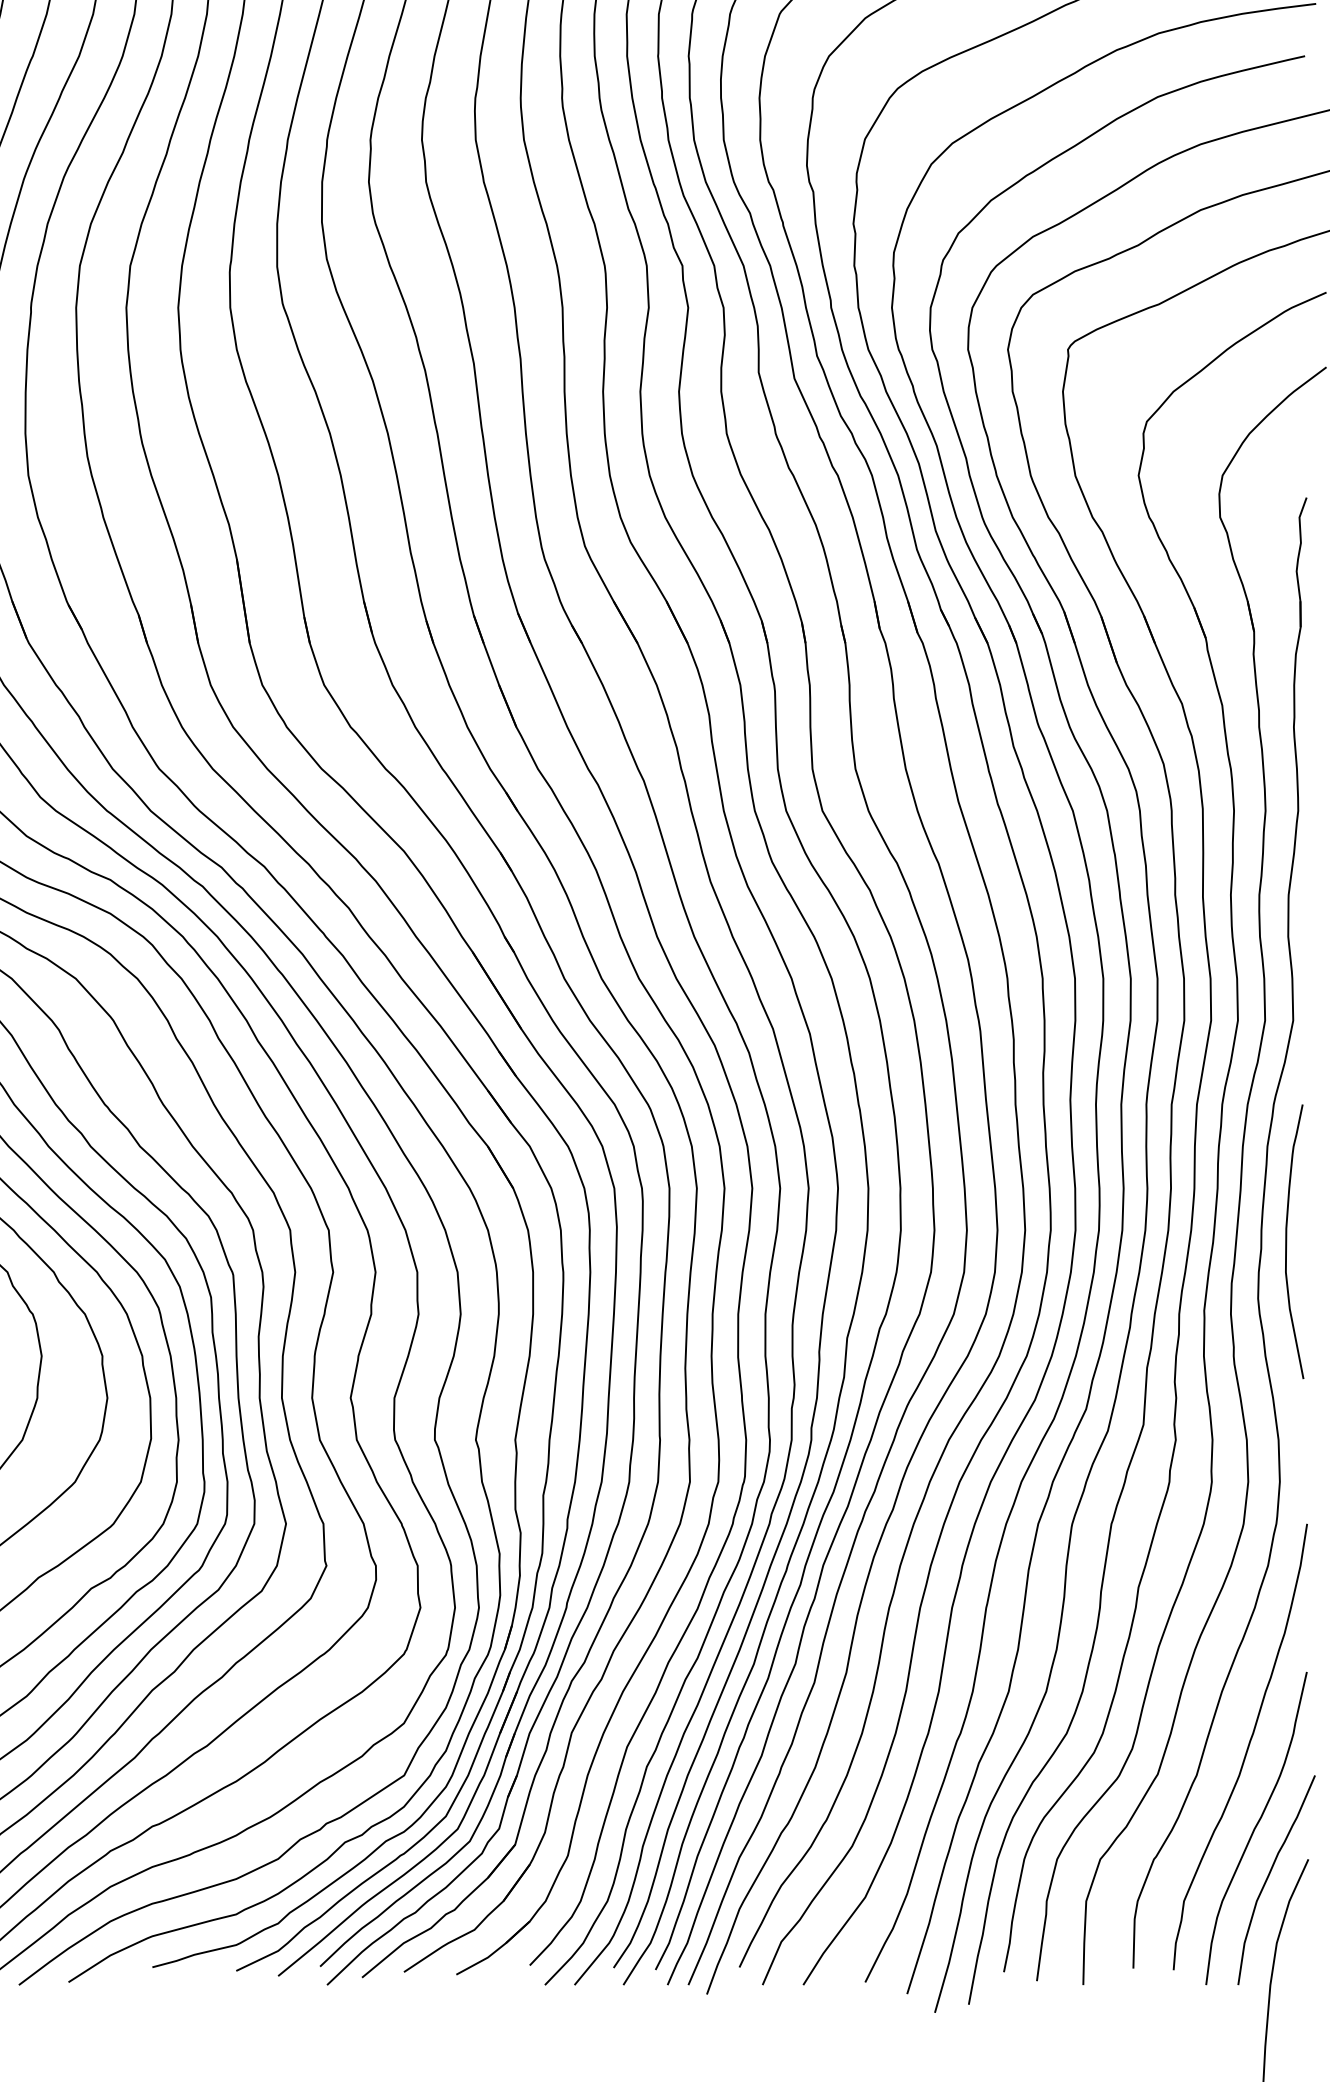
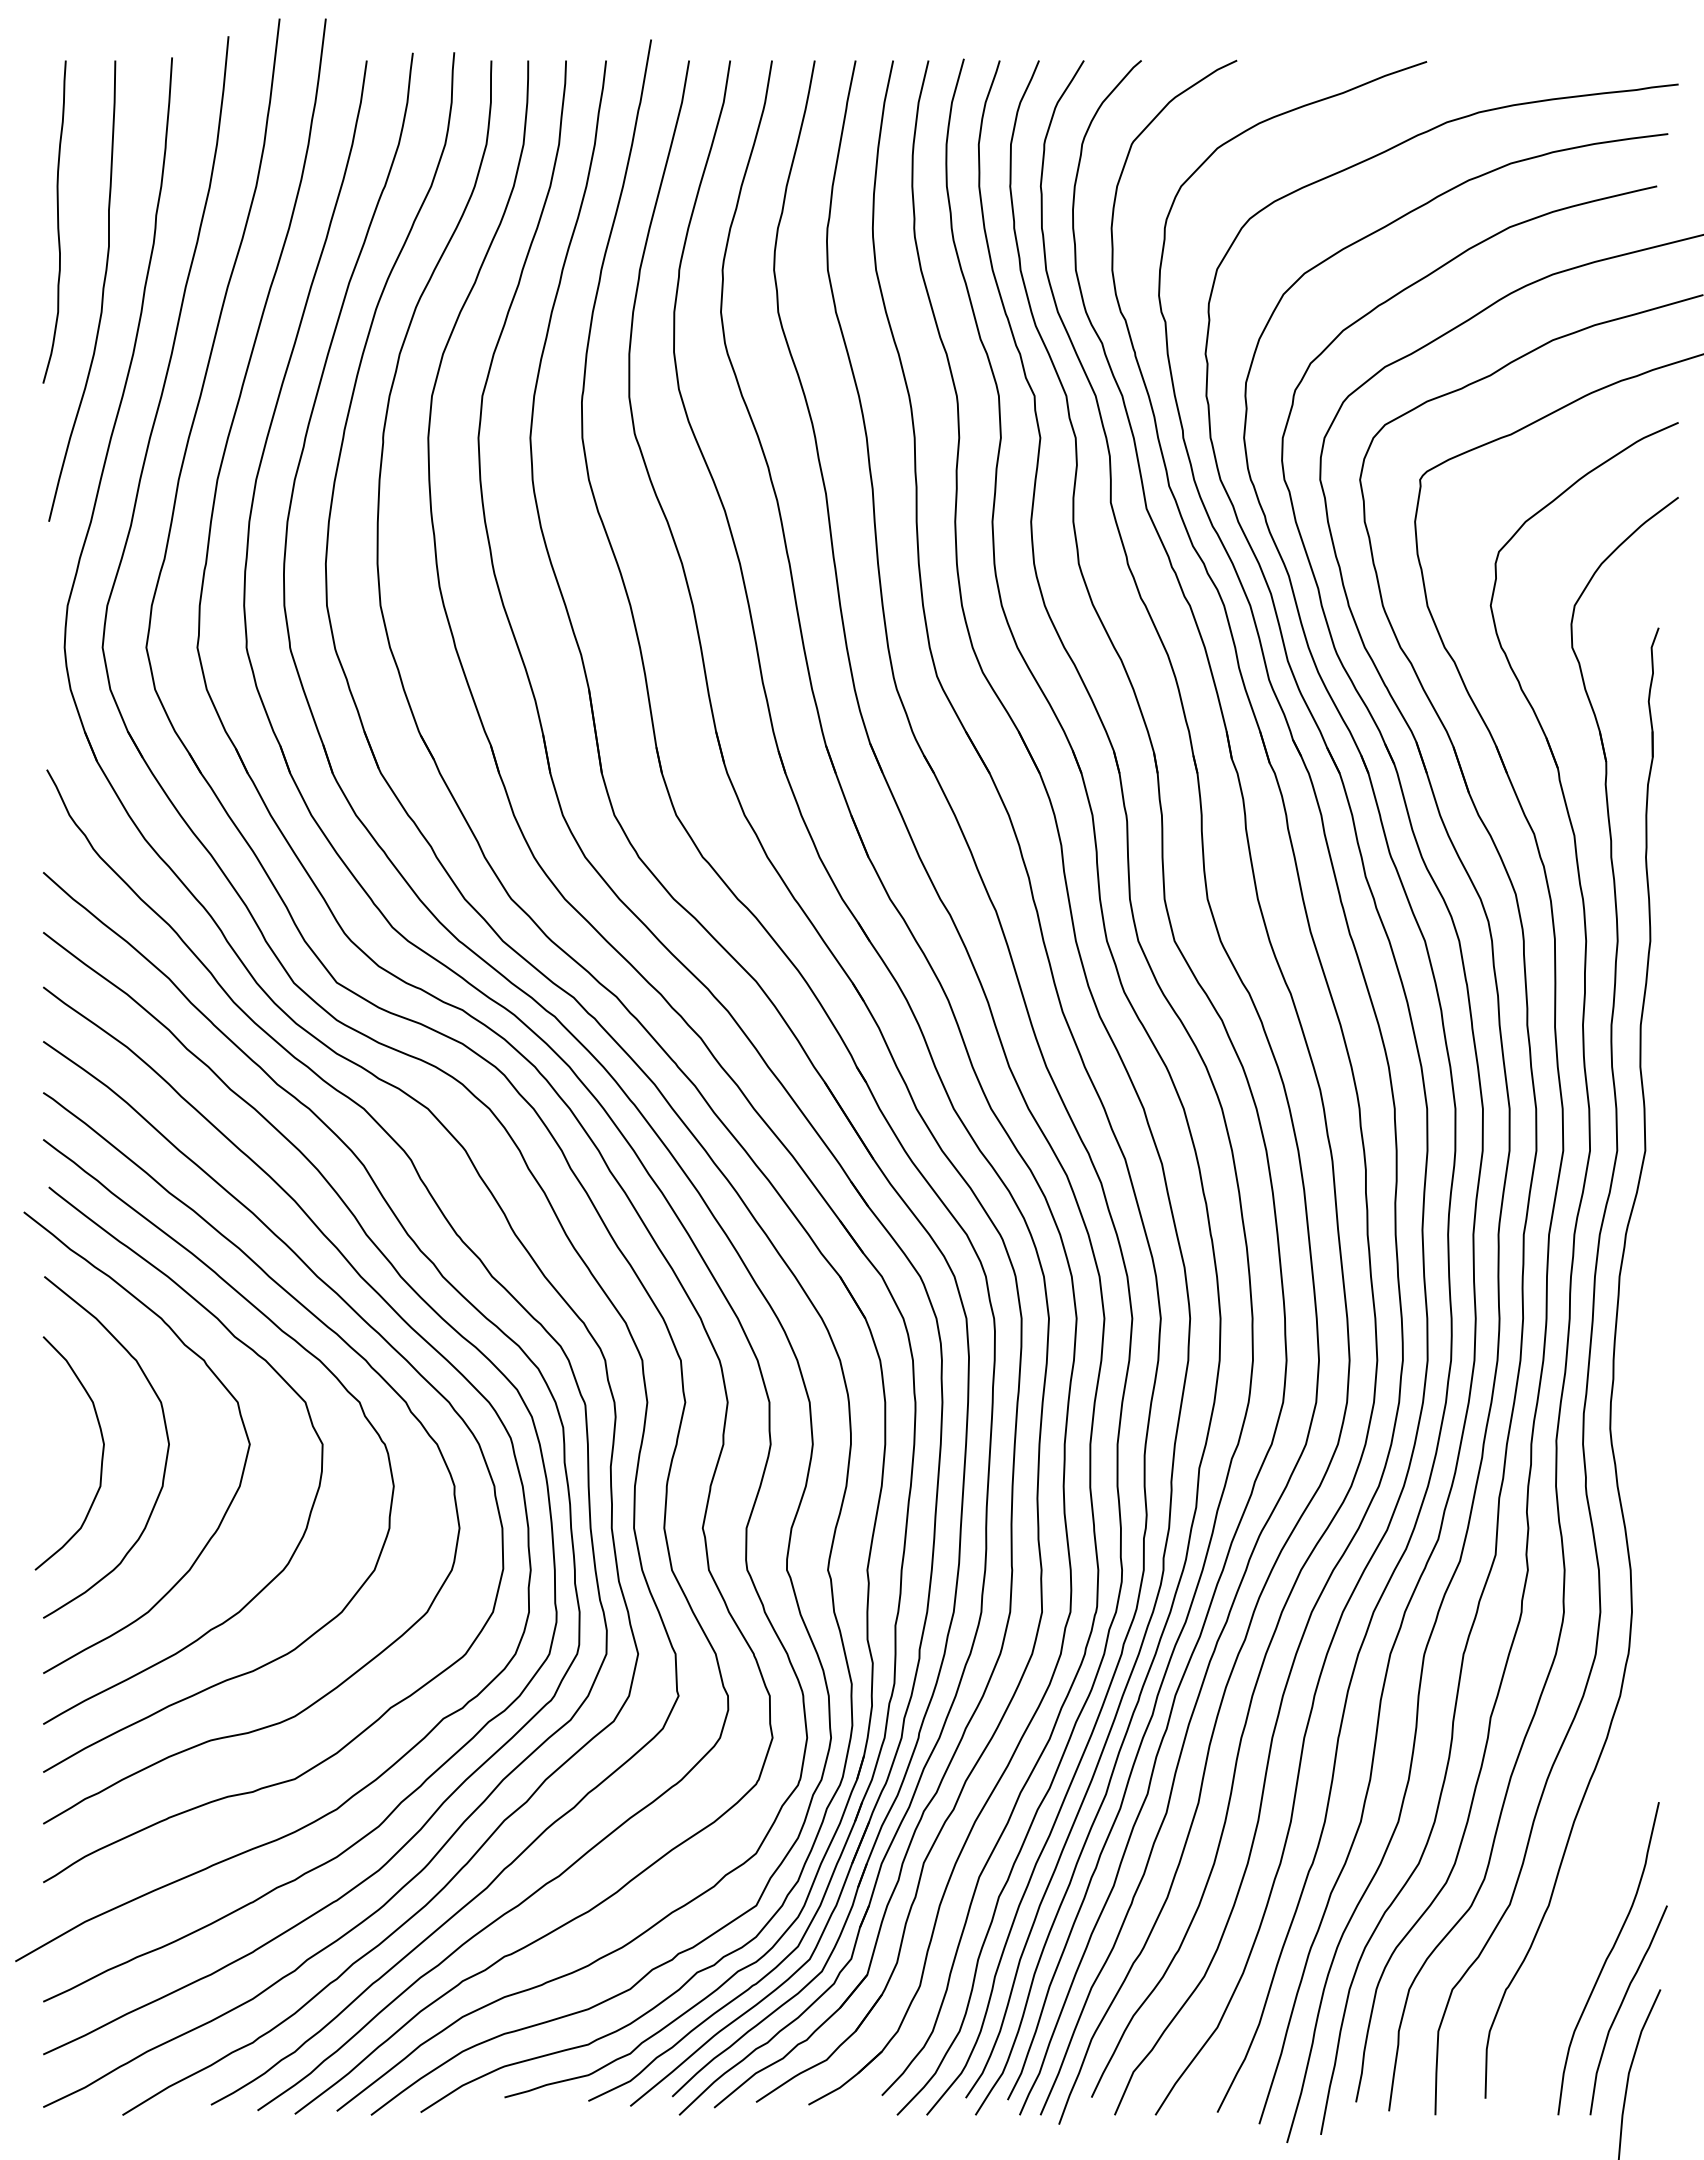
curve: (1287, 1241) -> (1639, 1371), removed
curve: (1246, 1749) -> (1598, 1879), removed

